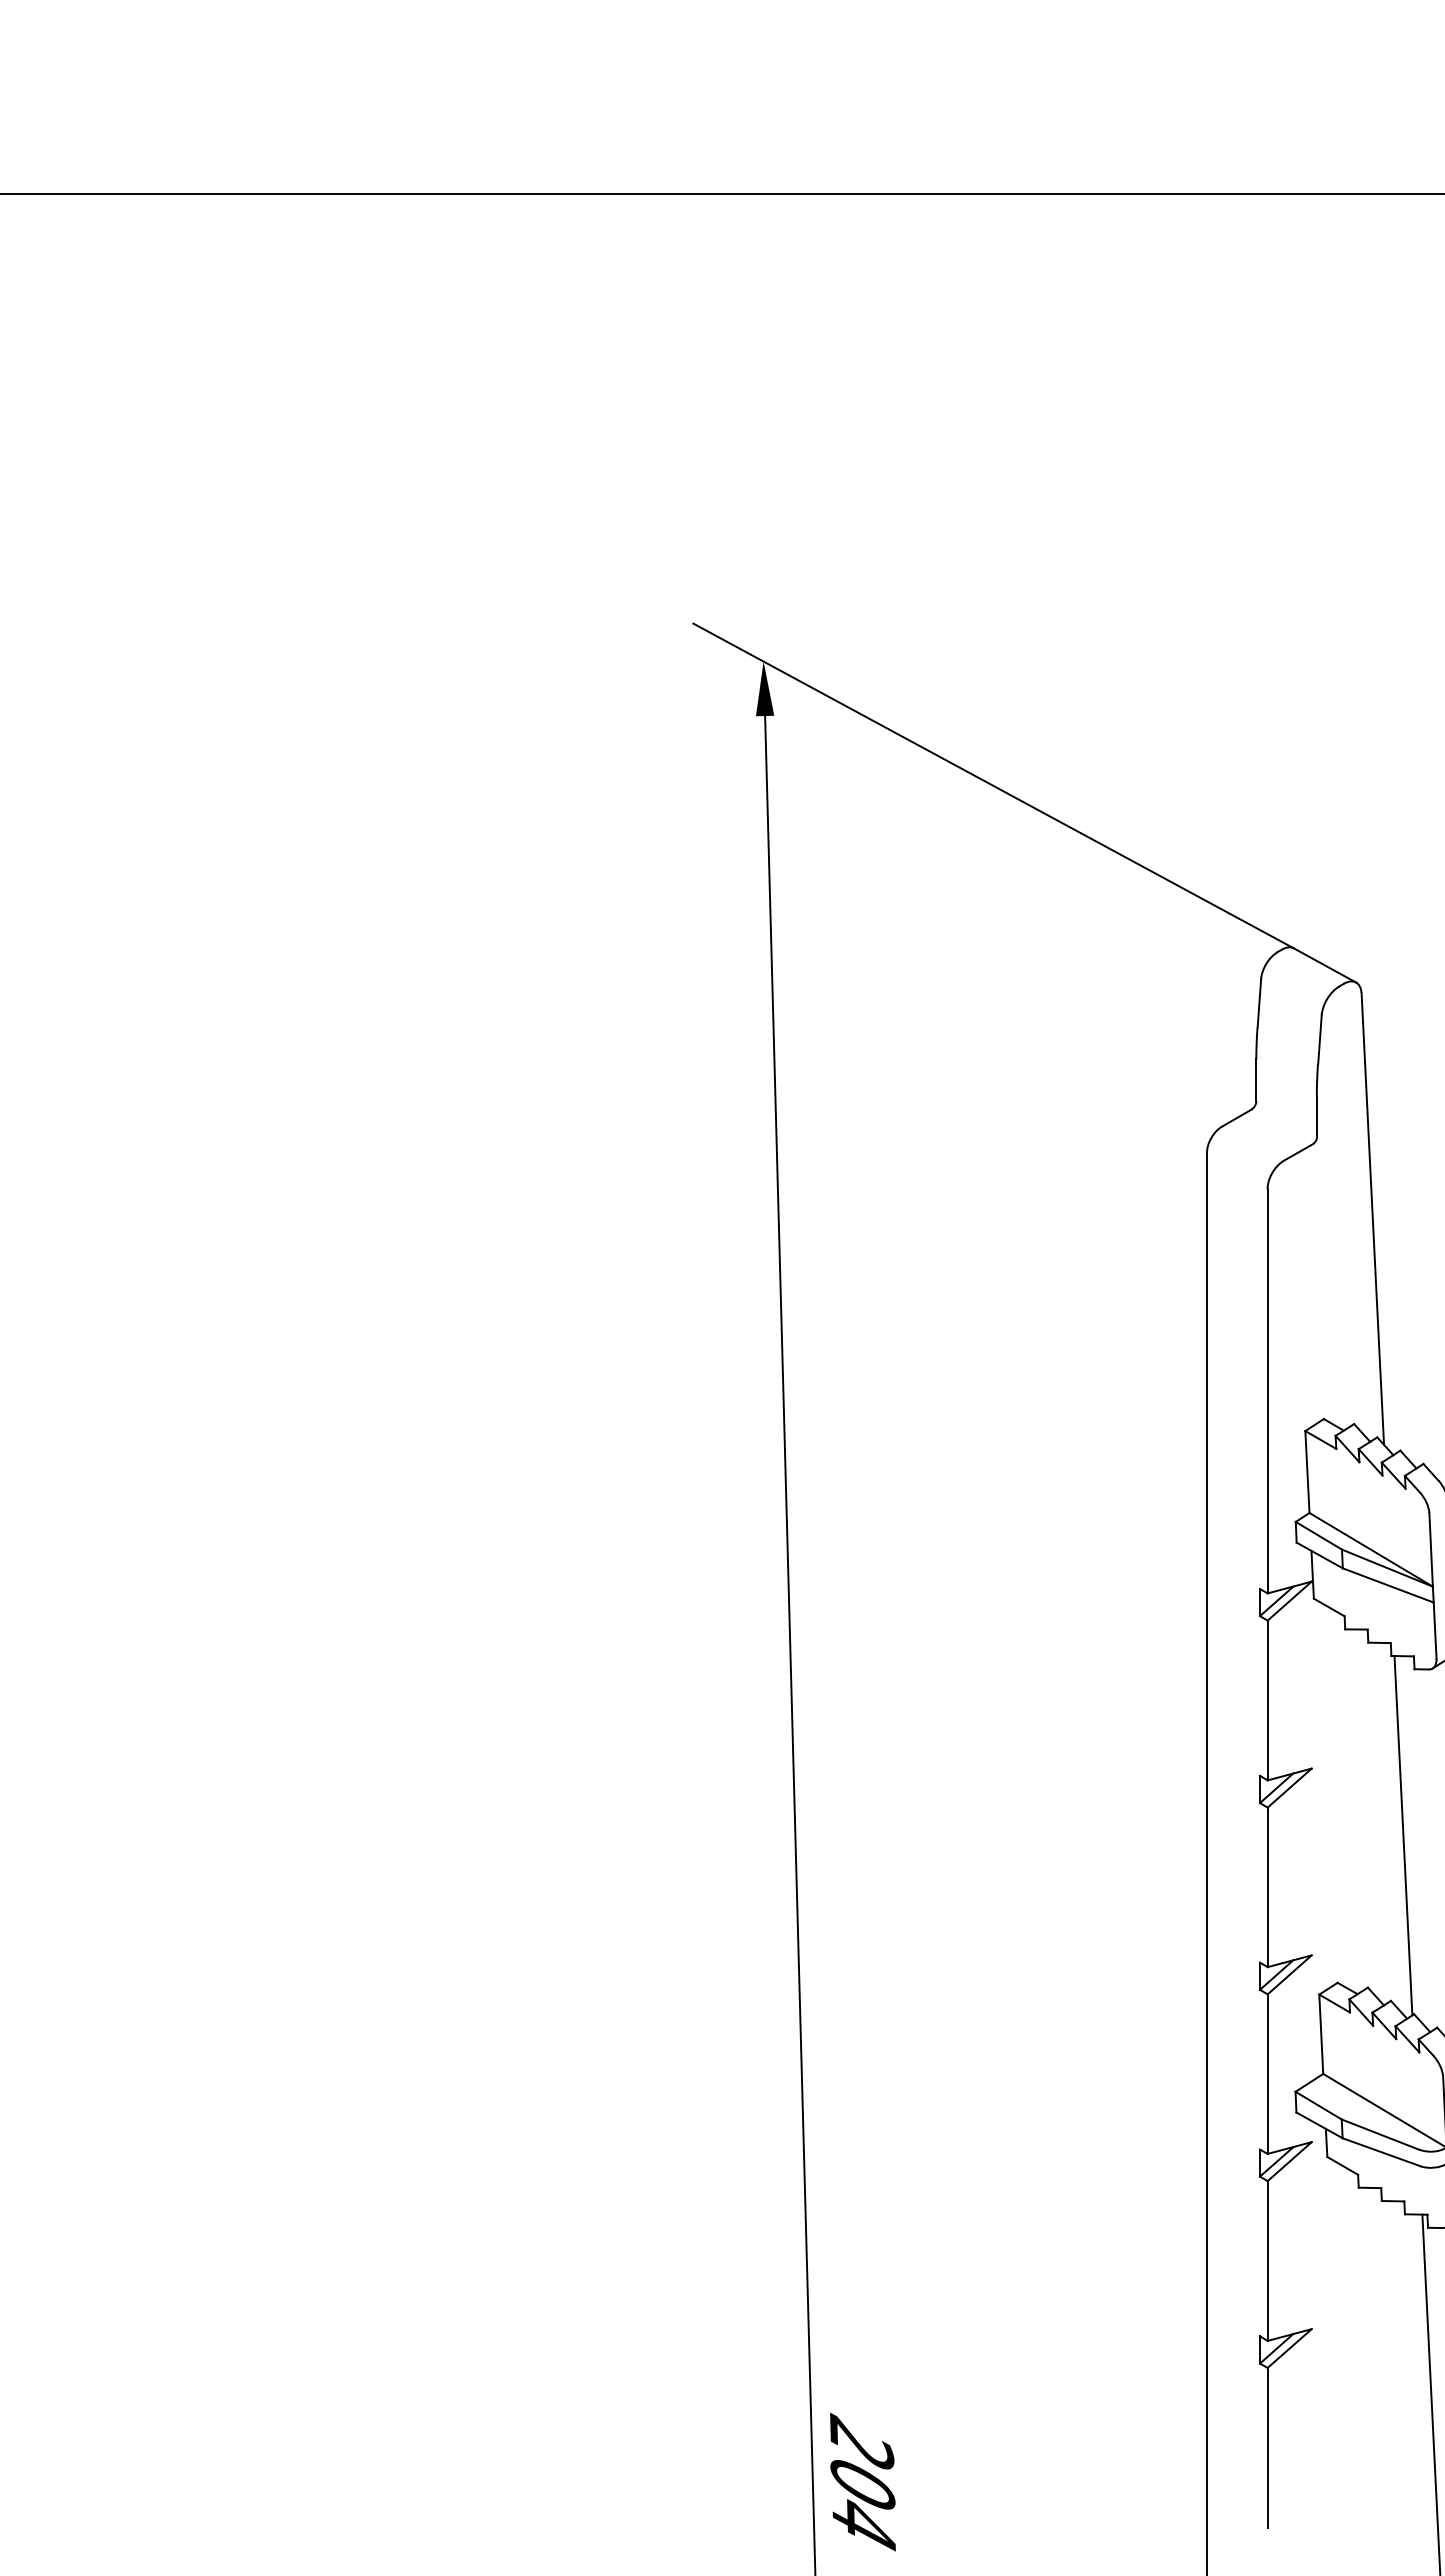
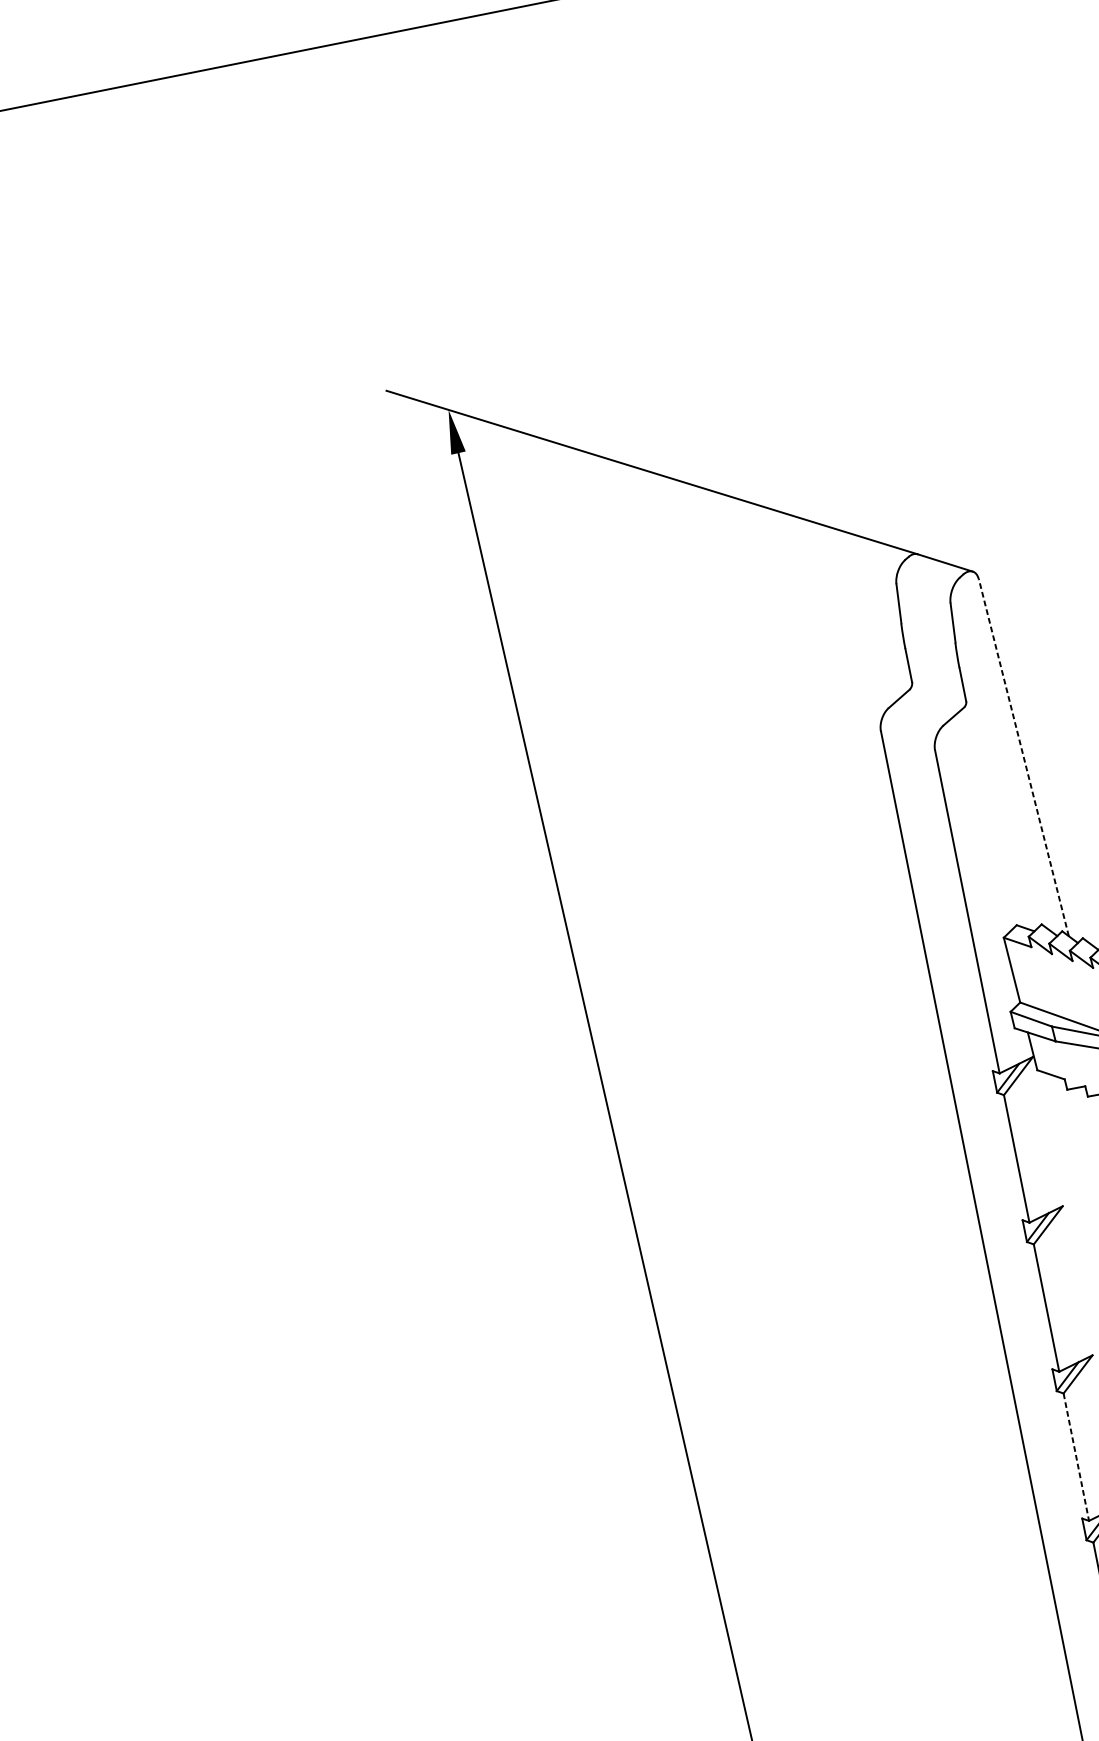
line: (1372, 1218) -> (1023, 757), solid -> dashed
line: (1267, 2074) -> (1076, 1457), solid -> dashed

